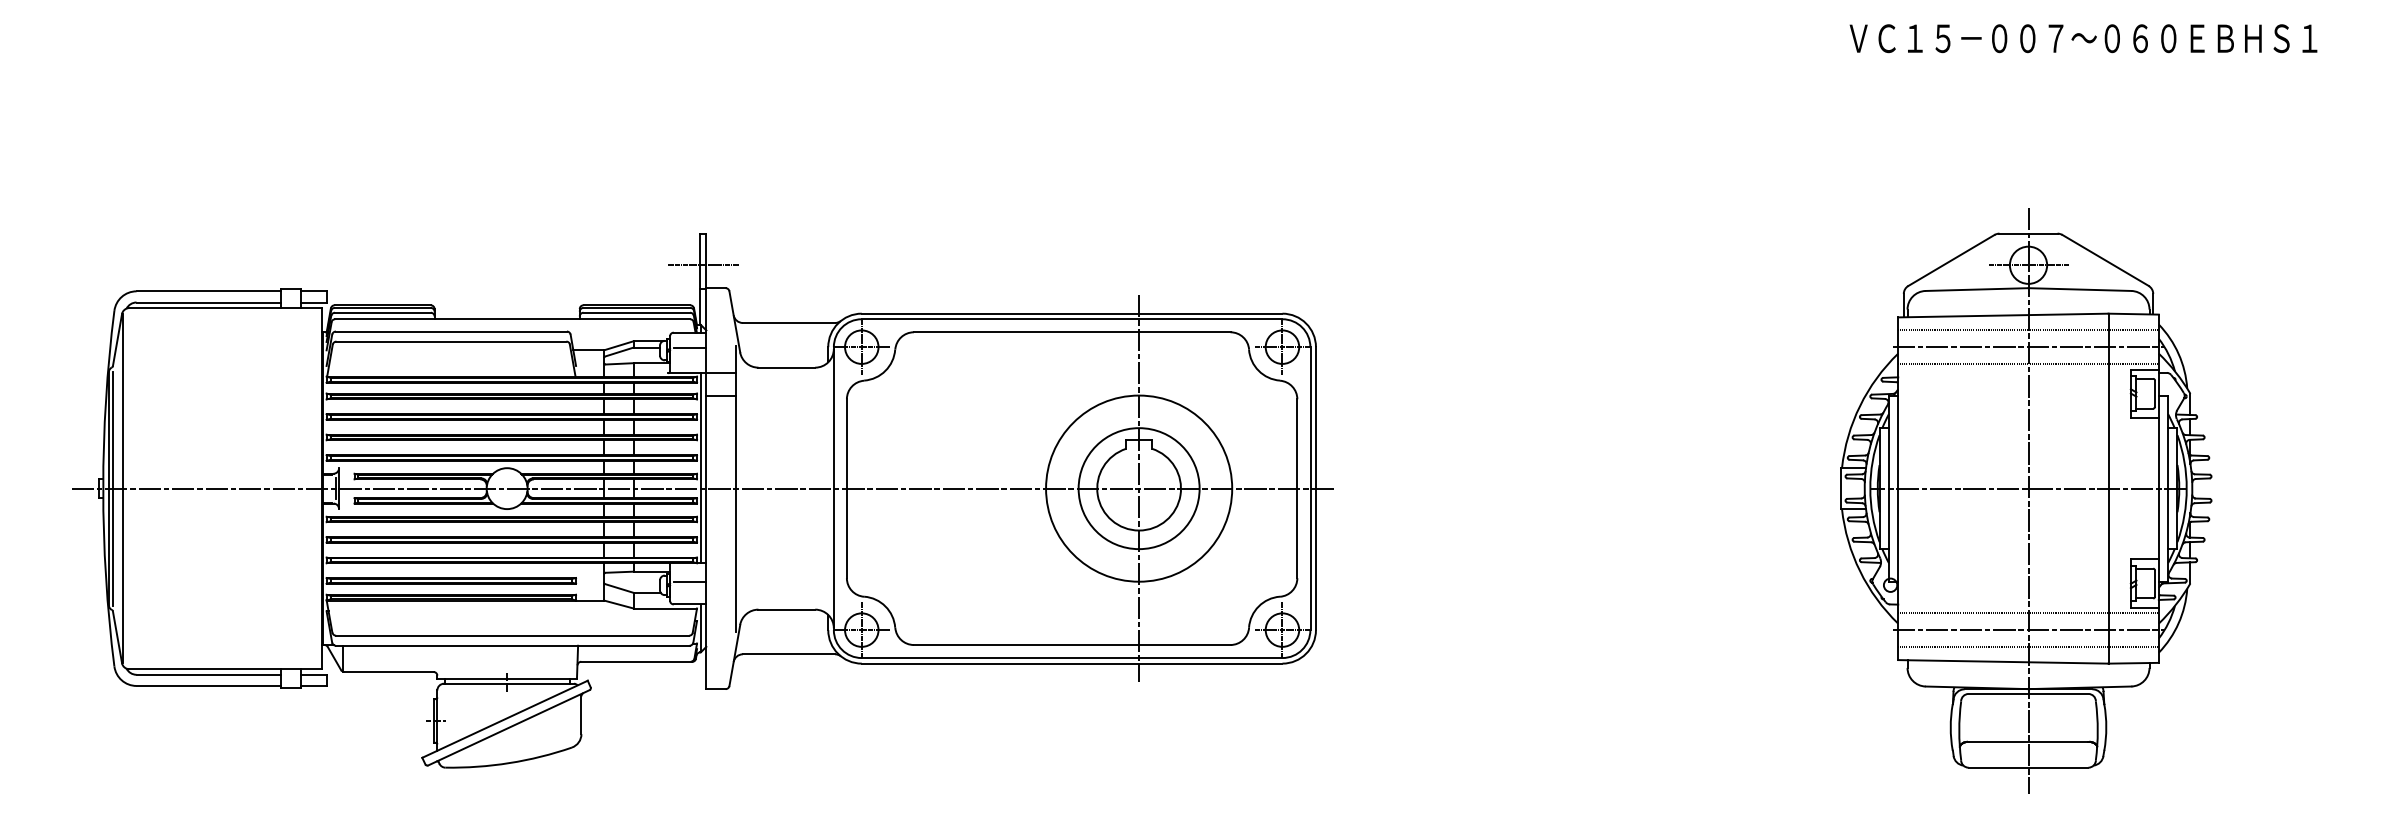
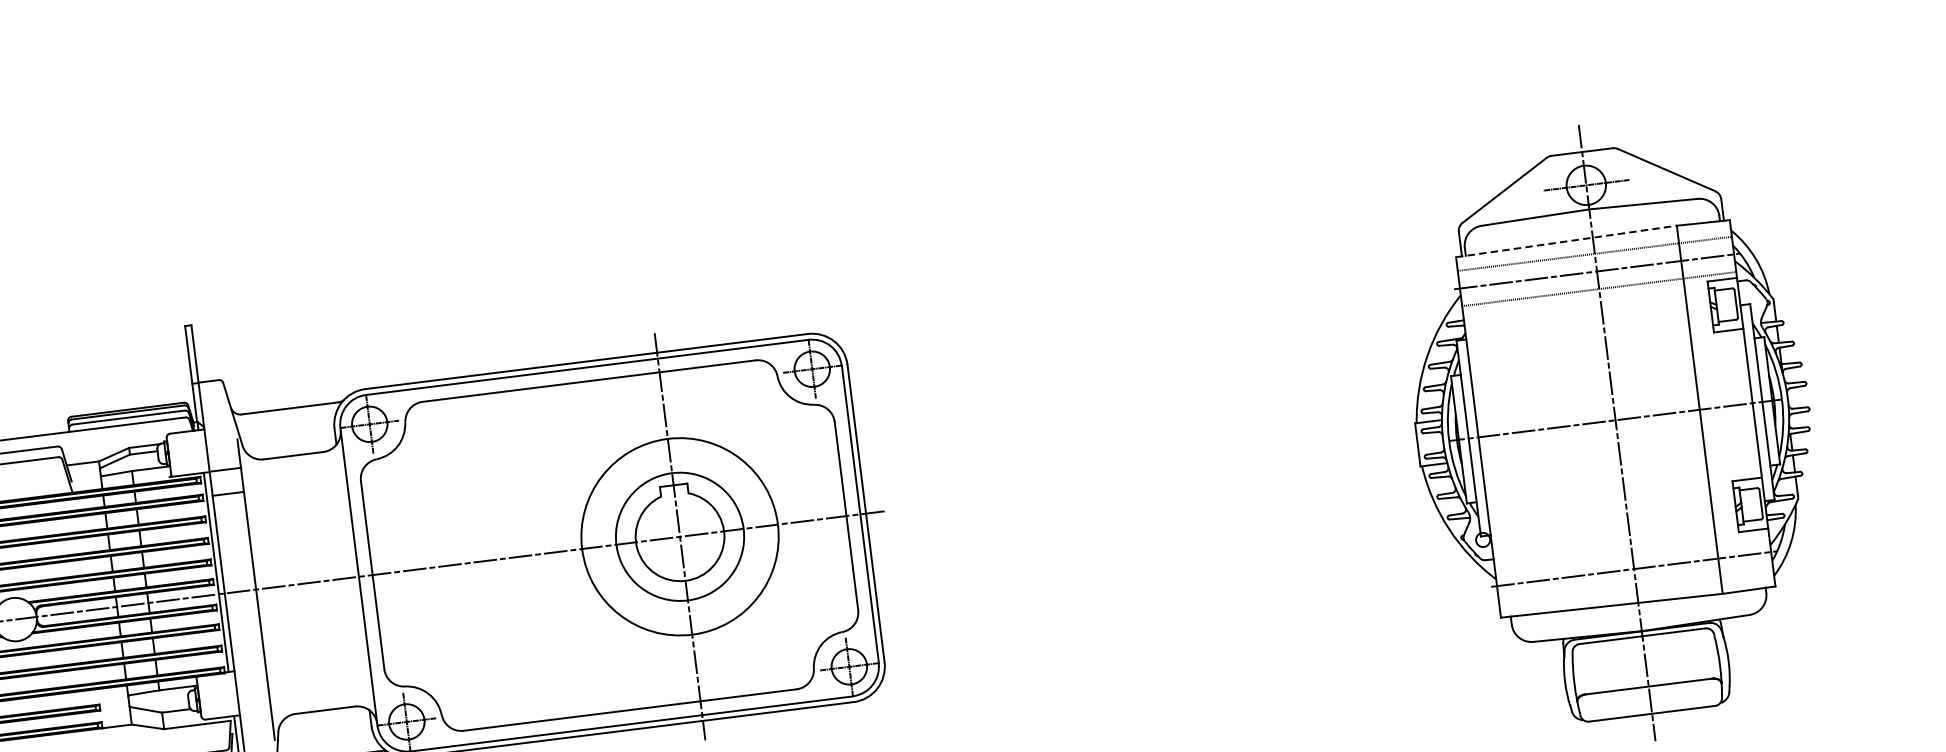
line: (703, 265) -> (192, 359), removed
line: (2003, 315) -> (1566, 241), solid -> dashed
line: (689, 347) -> (188, 447), removed
line: (689, 581) -> (219, 693), removed
line: (2028, 613) -> (1631, 551), removed
line: (2028, 646) -> (1636, 586), removed

